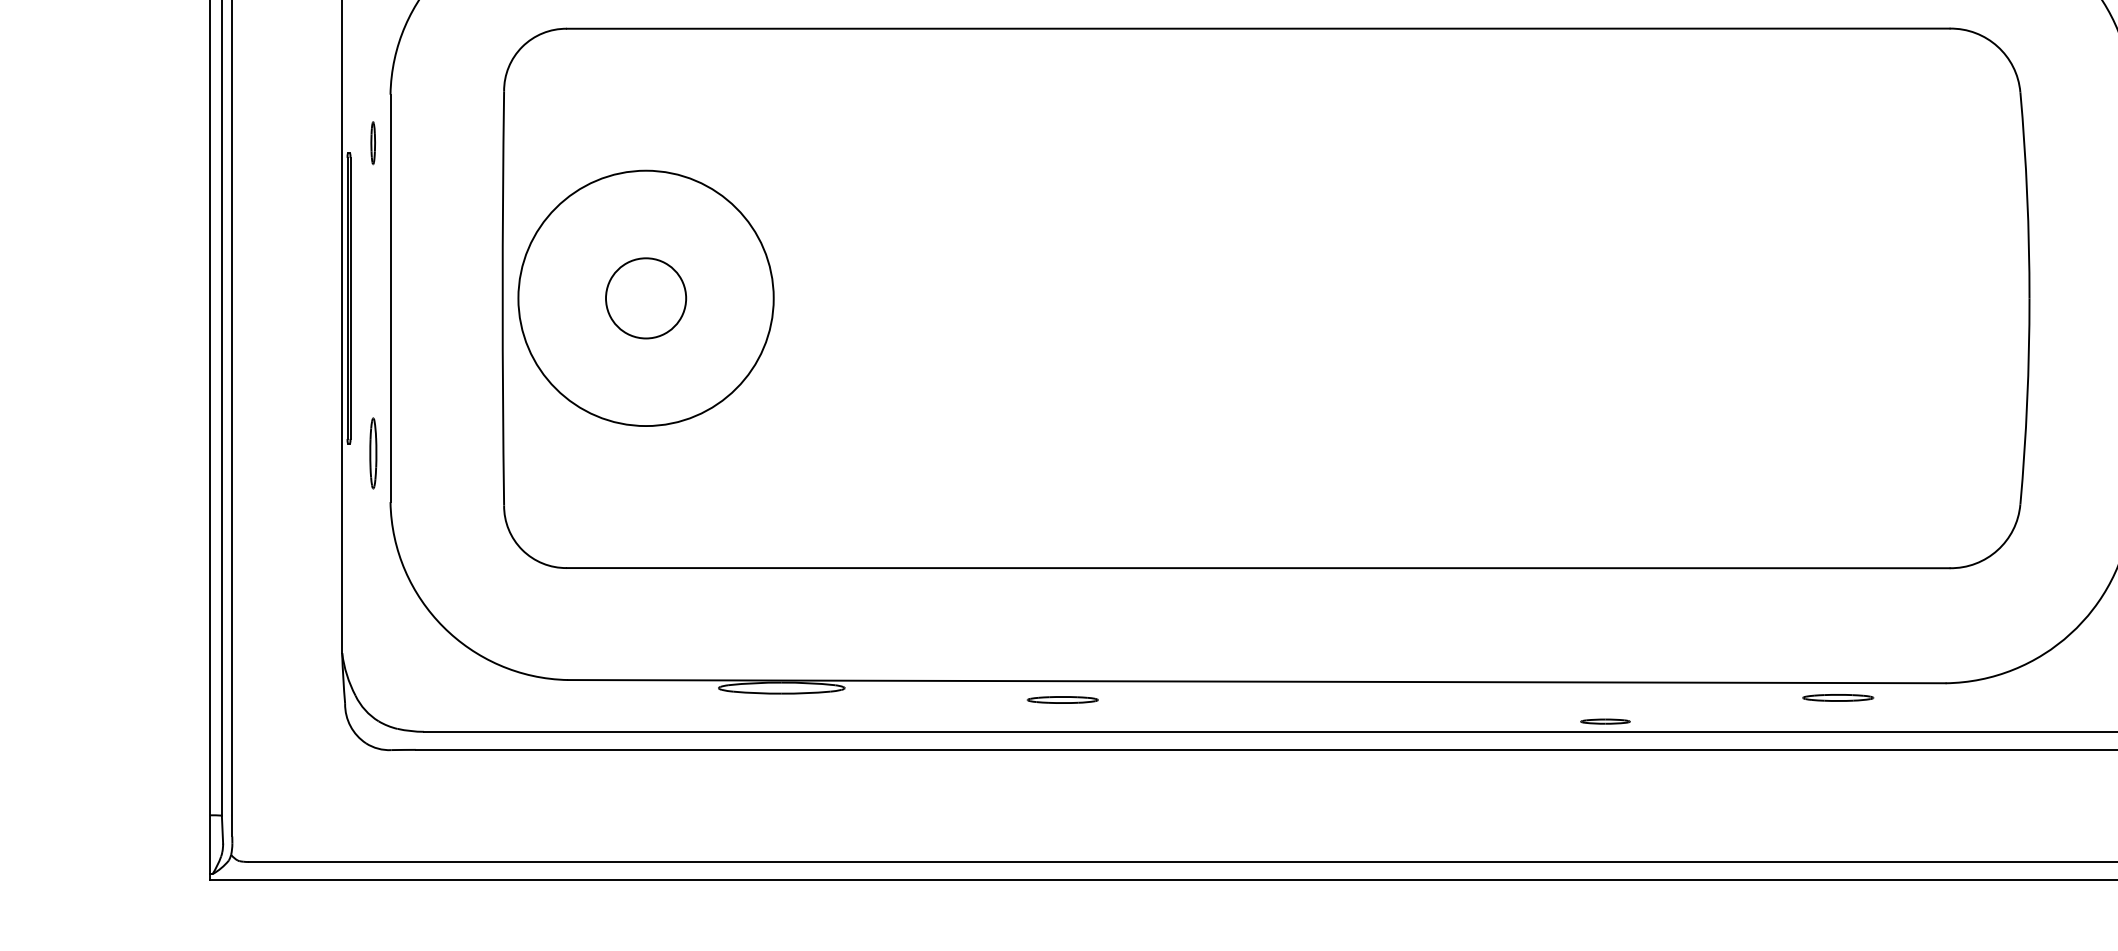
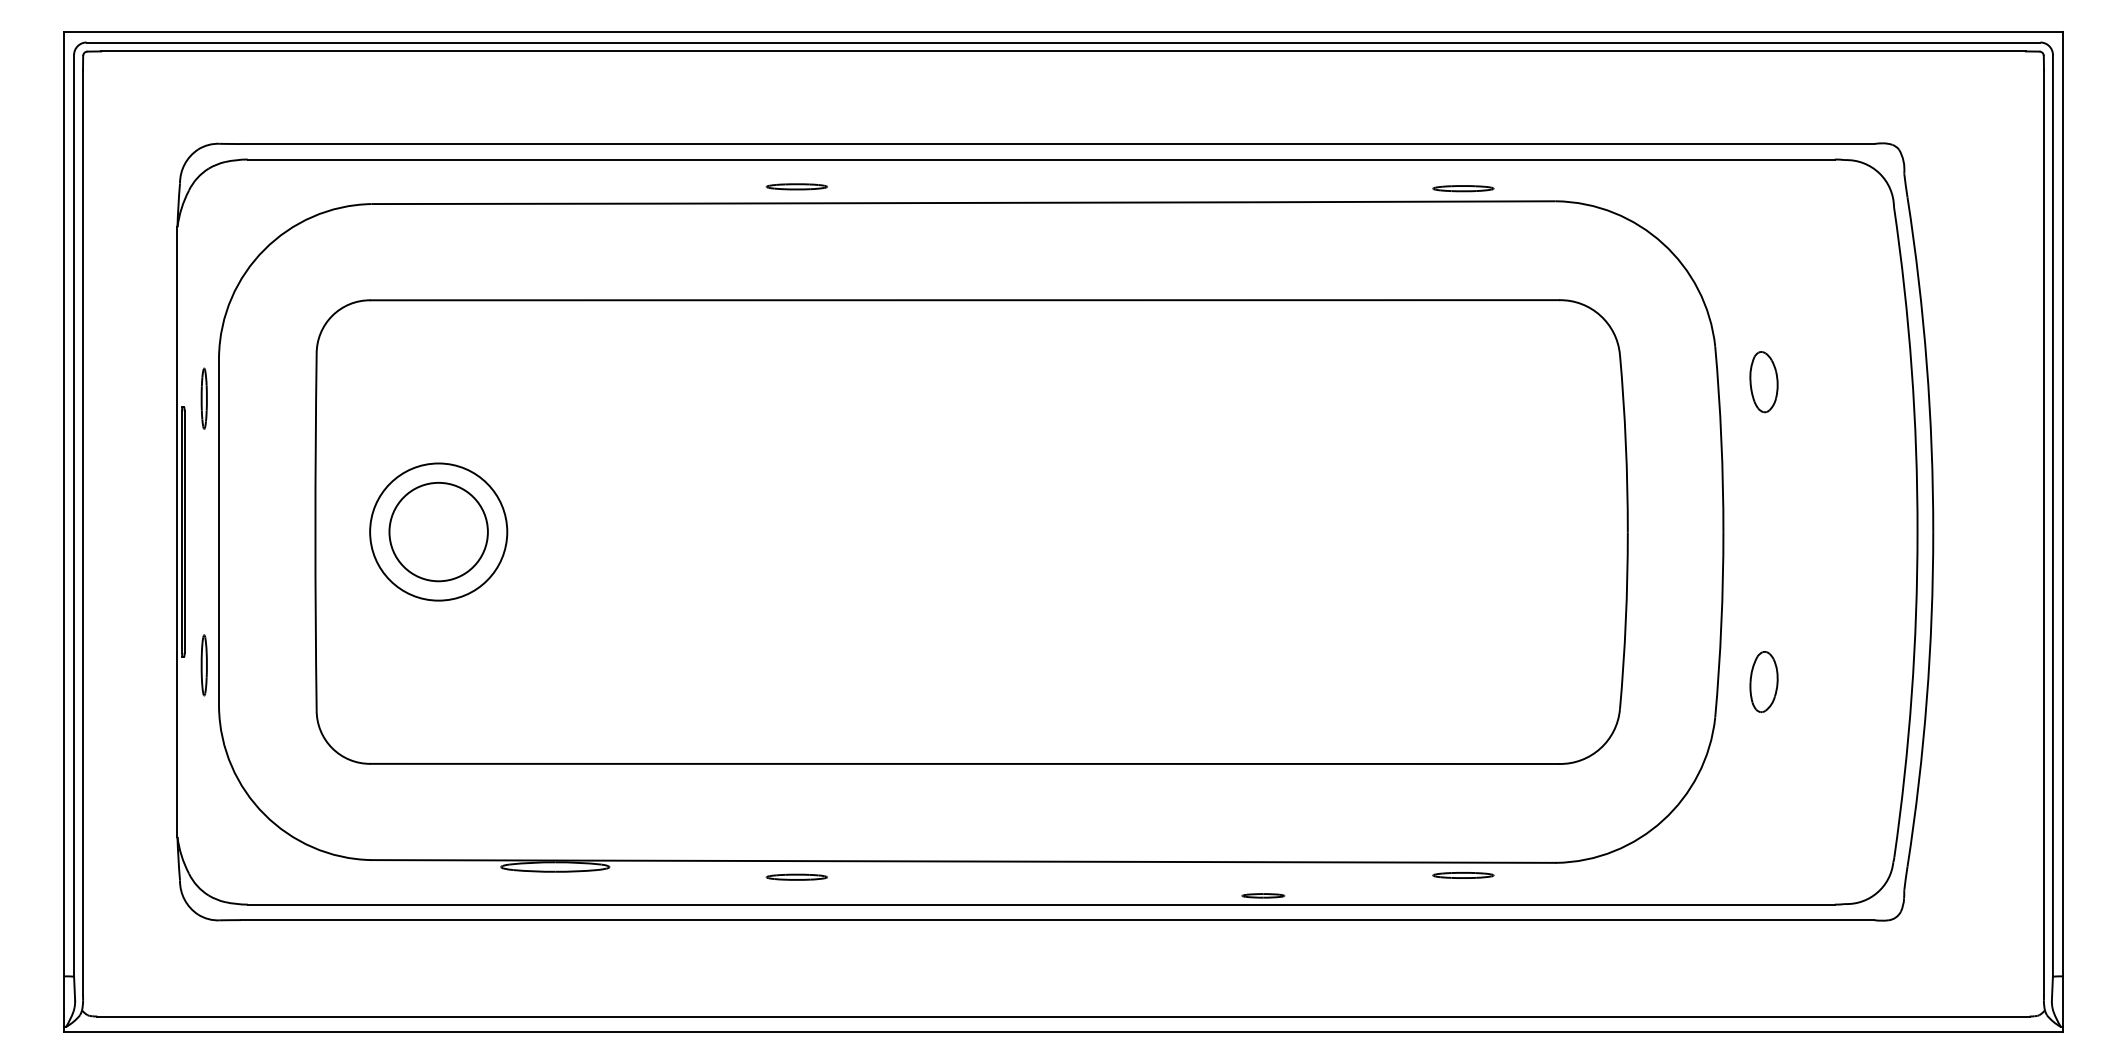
part: (372, 143) -> (203, 398), size x1.67
circle: (645, 297) -> (438, 531), size x0.62
circle: (645, 297) -> (438, 531), size x1.43

